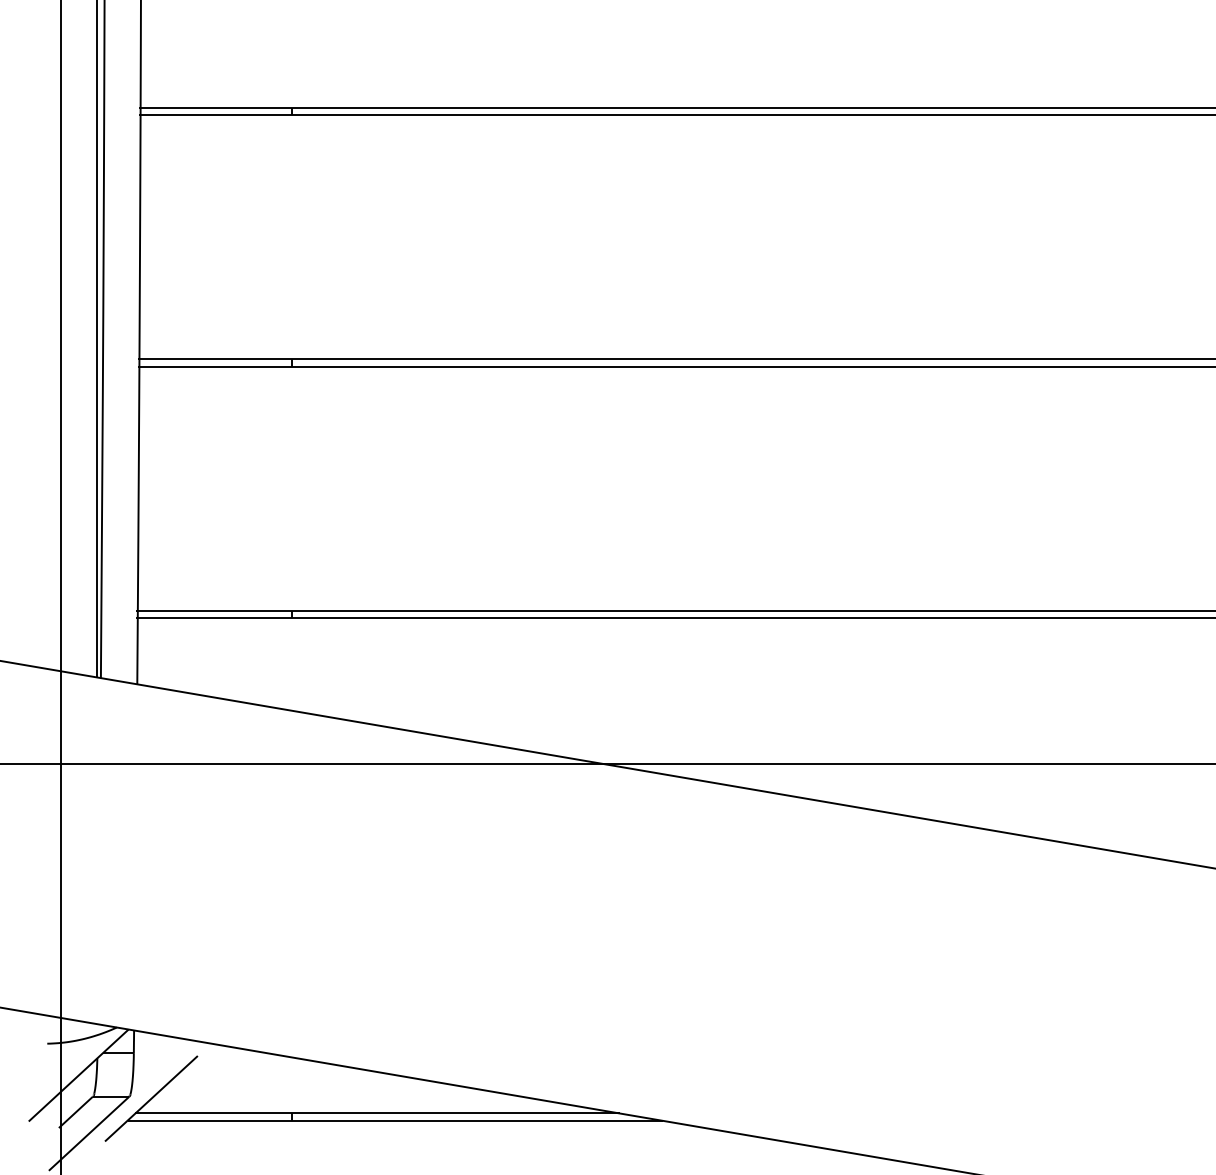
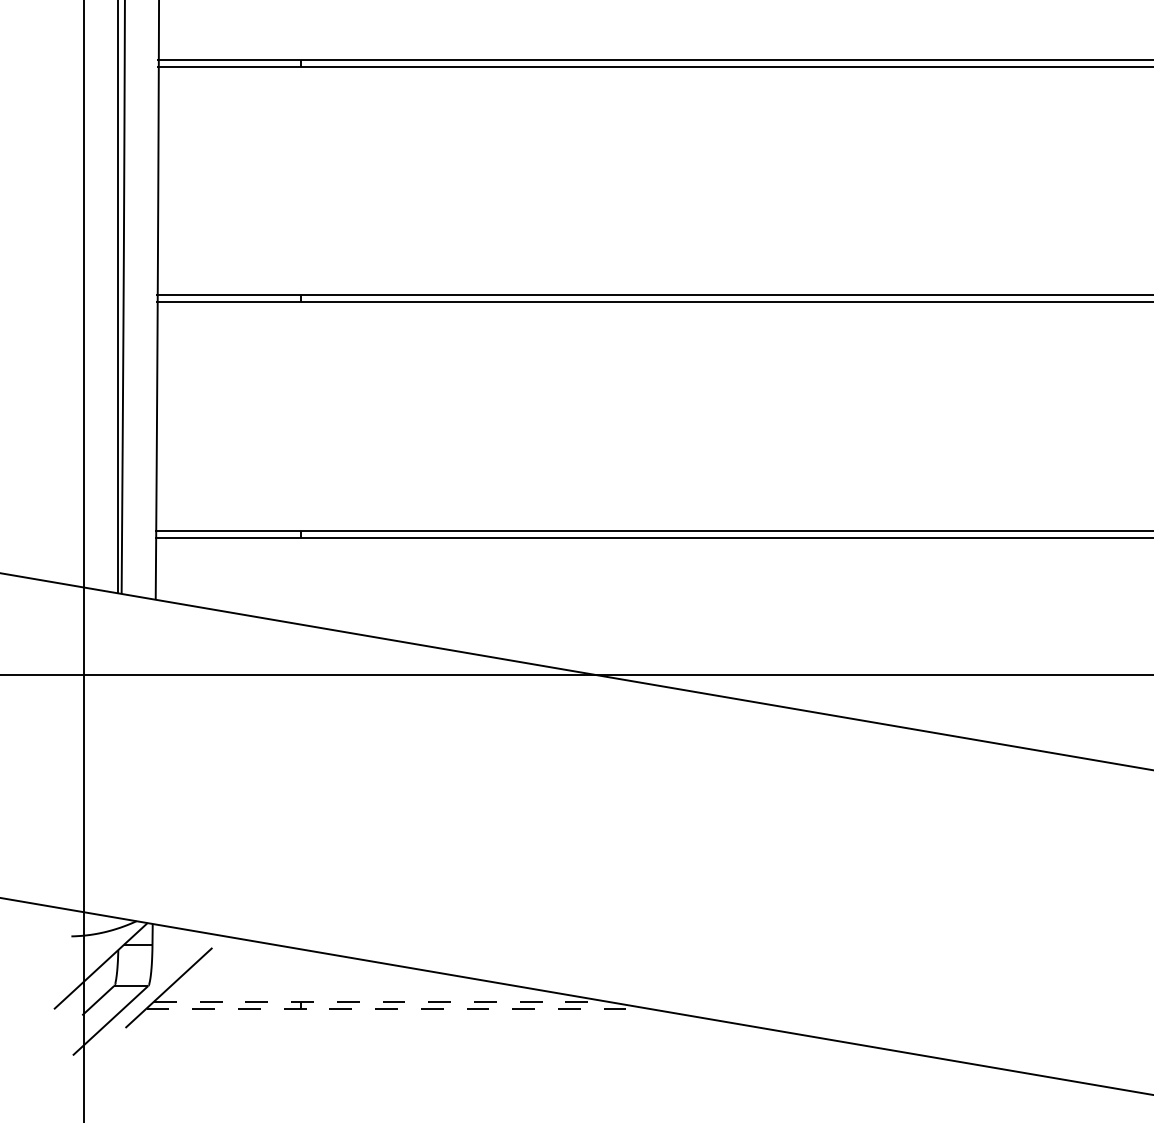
line: (377, 1113) -> (380, 1001), solid -> dashed
line: (395, 1120) -> (397, 1008), solid -> dashed

